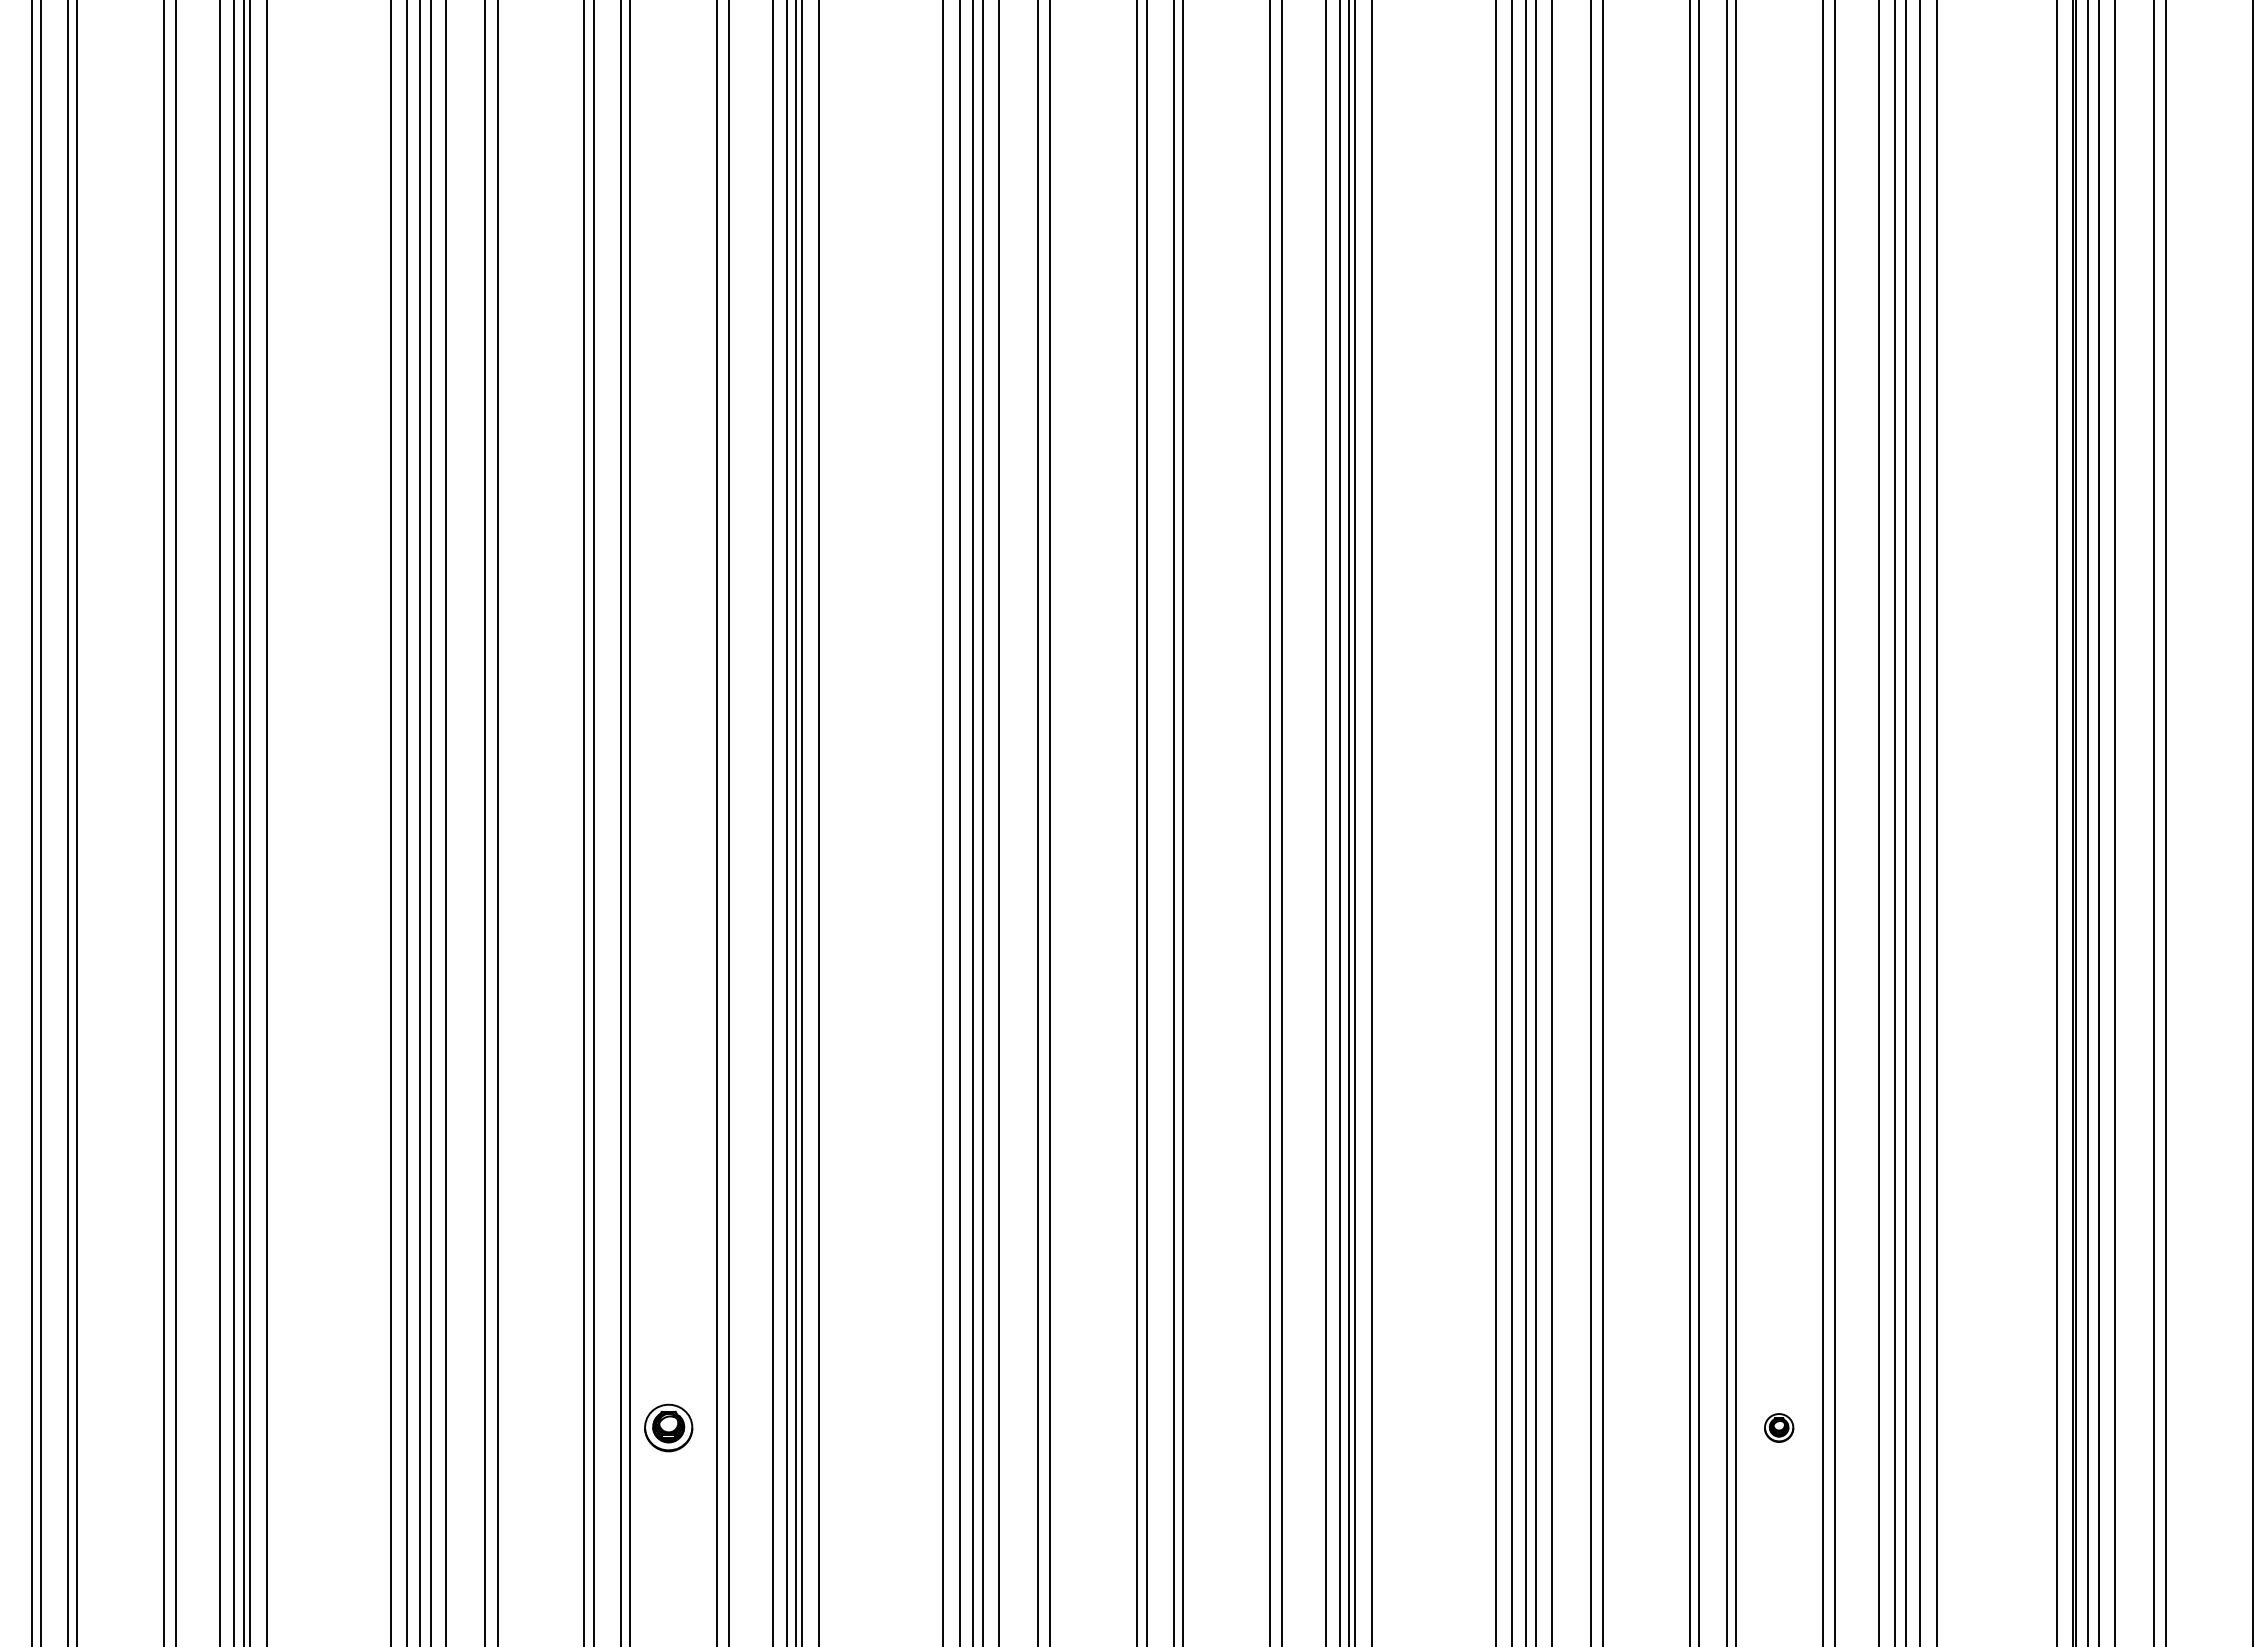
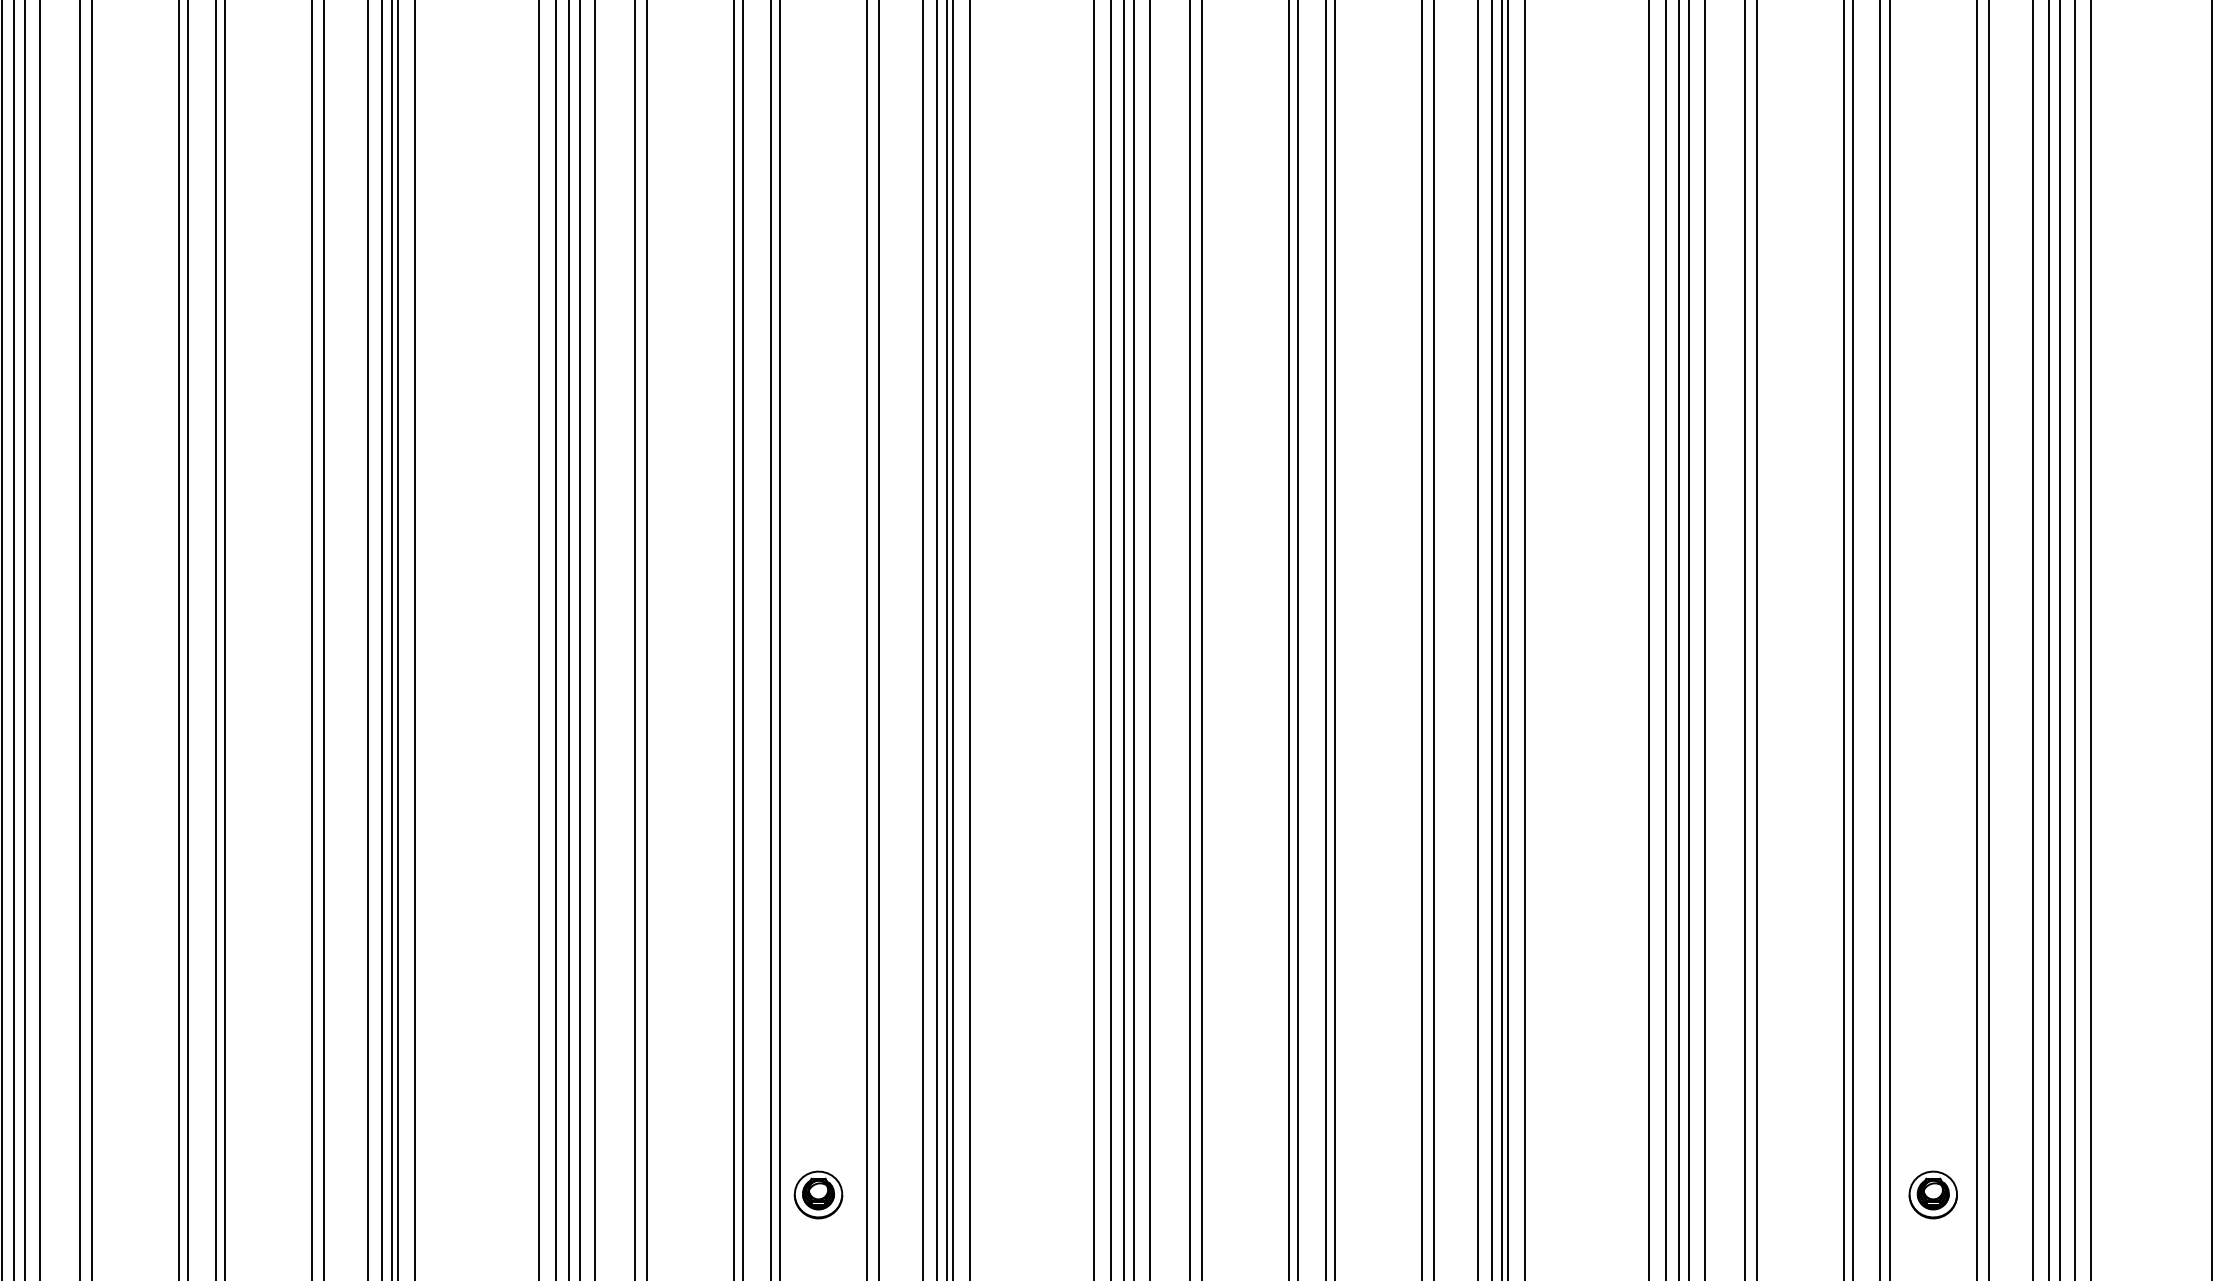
part: (1778, 1427) -> (1932, 1194), size x1.67

